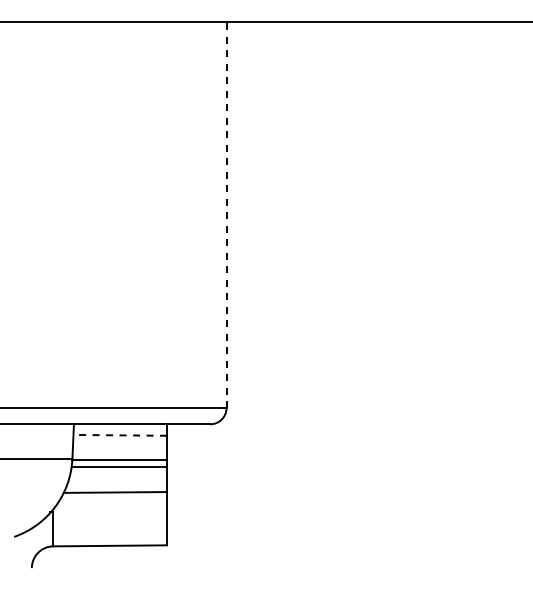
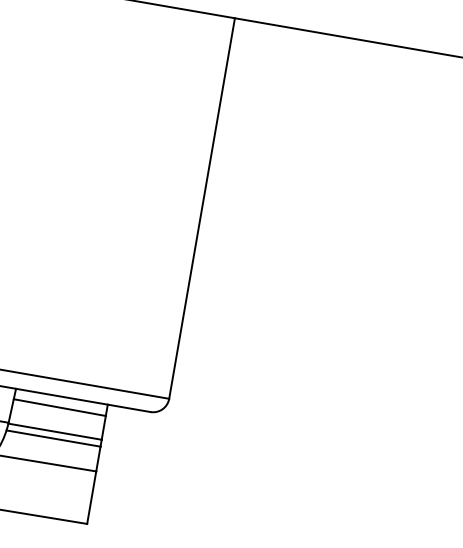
line: (226, 214) -> (202, 208), dashed -> solid
line: (120, 435) -> (60, 407), dashed -> solid

